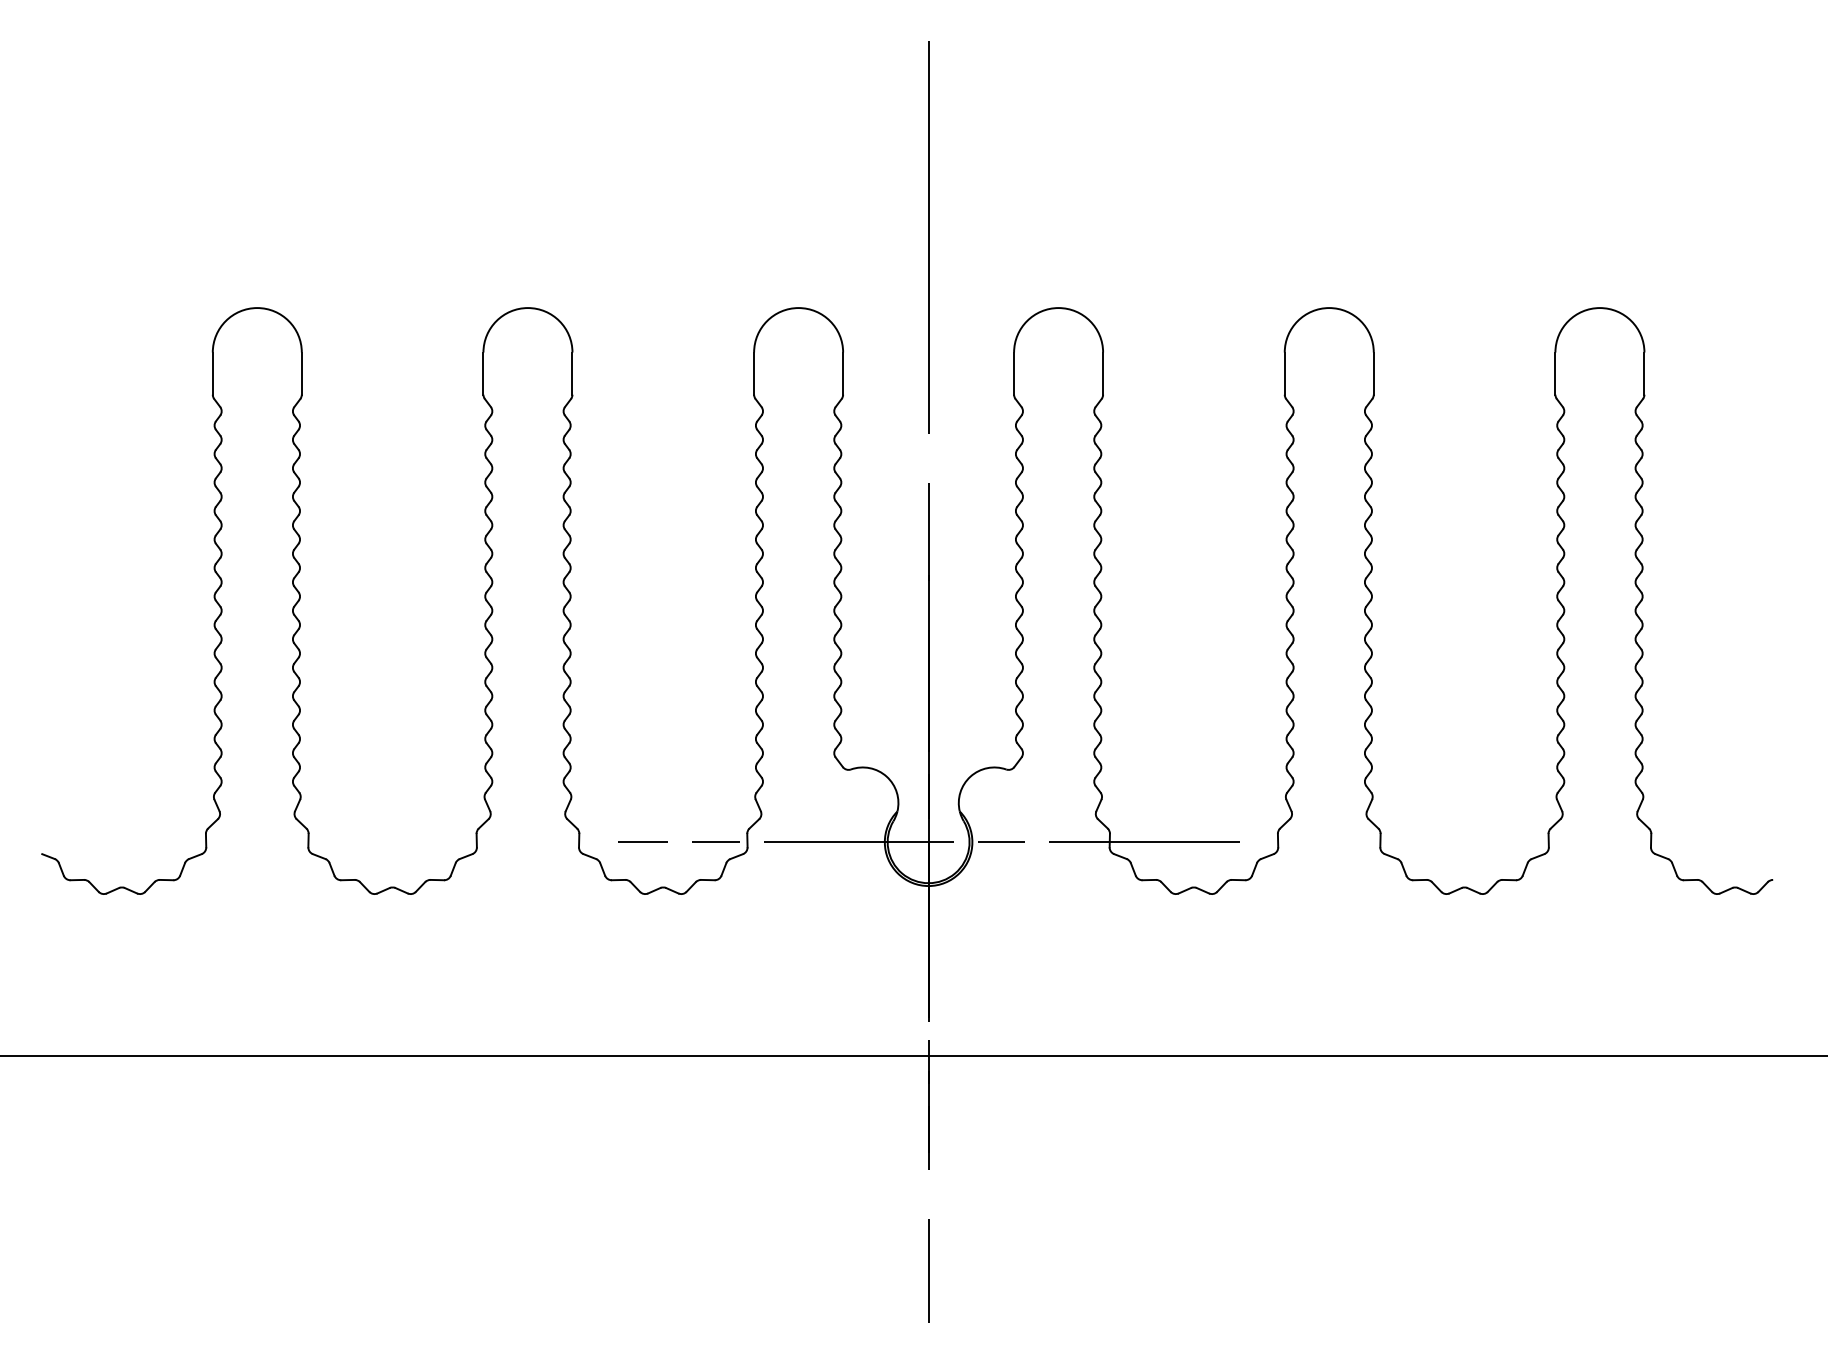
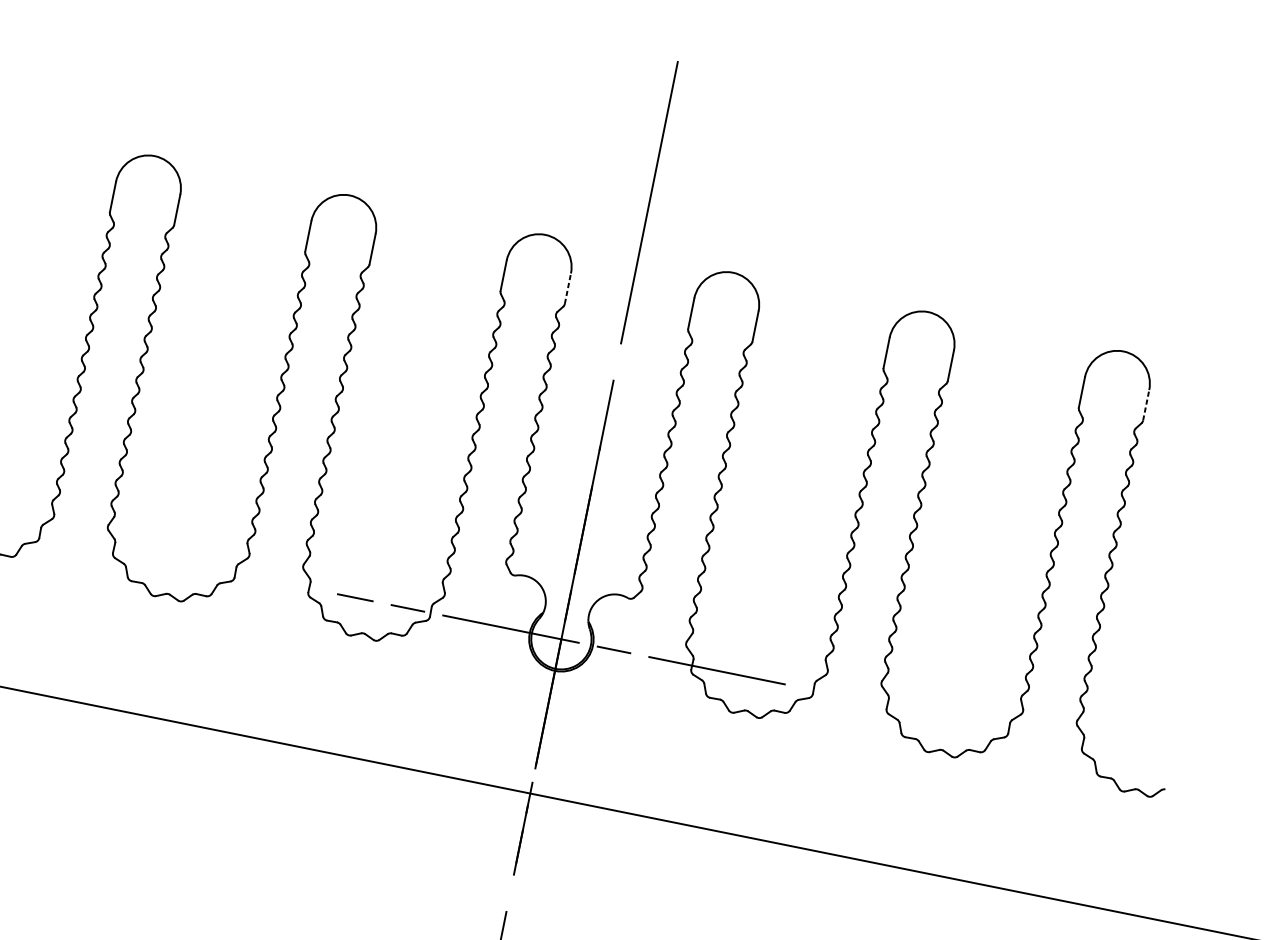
line: (843, 373) -> (568, 288), solid -> dashed
line: (1644, 373) -> (1146, 405), solid -> dashed

